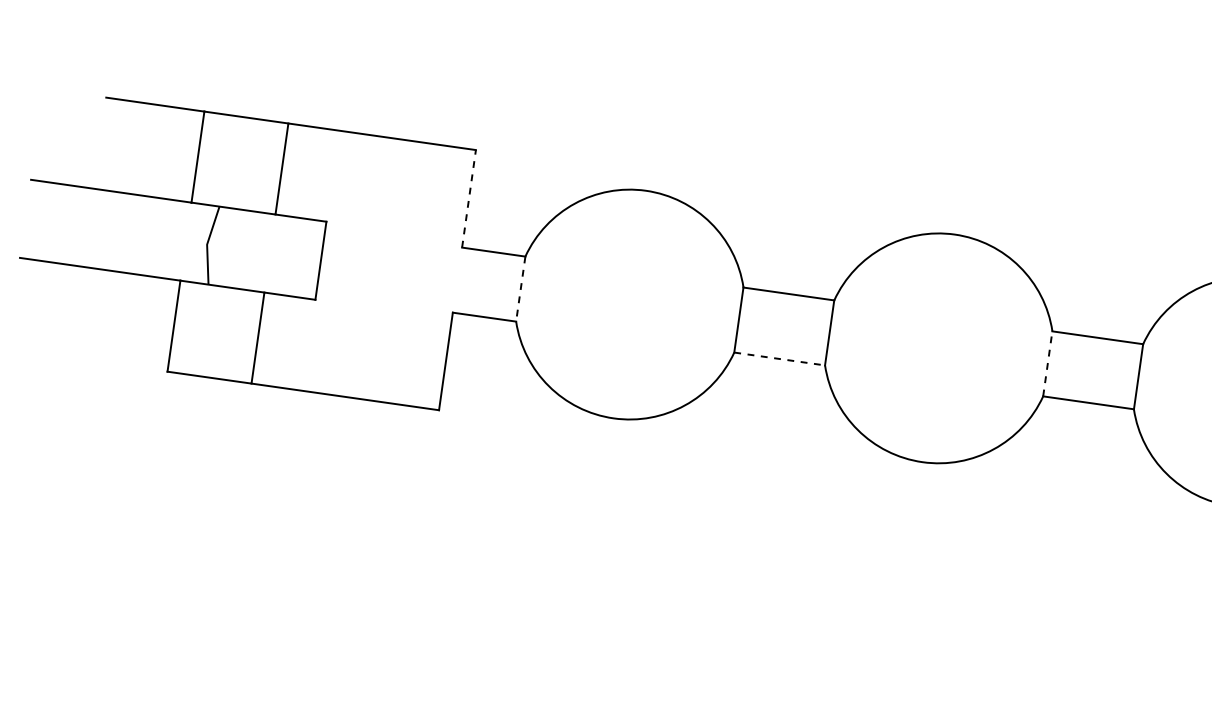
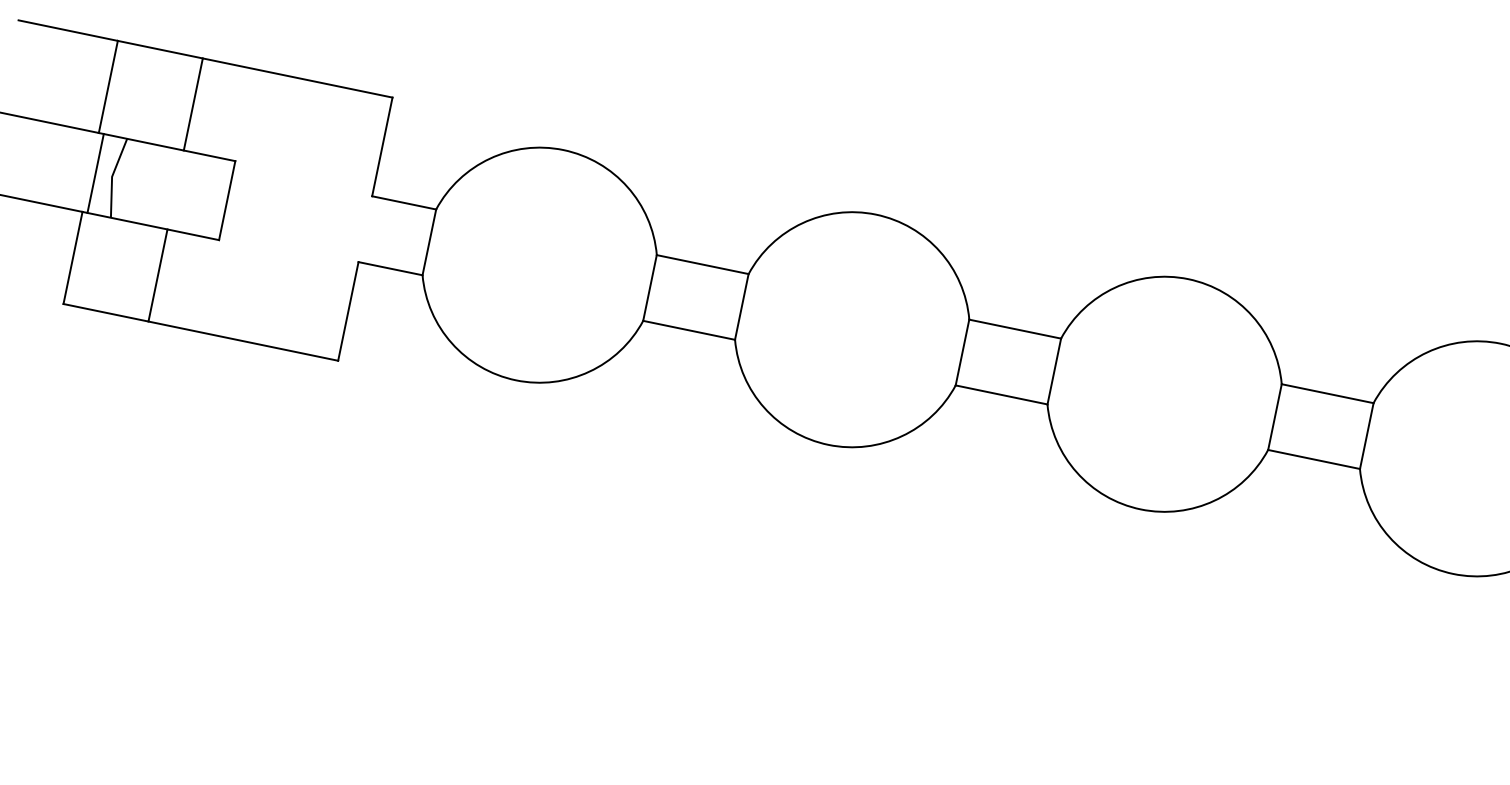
line: (469, 198) -> (382, 146), dashed -> solid
line: (190, 242) -> (95, 173), added
line: (520, 289) -> (429, 242), dashed -> solid
line: (780, 359) -> (689, 330), dashed -> solid
line: (1047, 363) -> (962, 352), dashed -> solid

